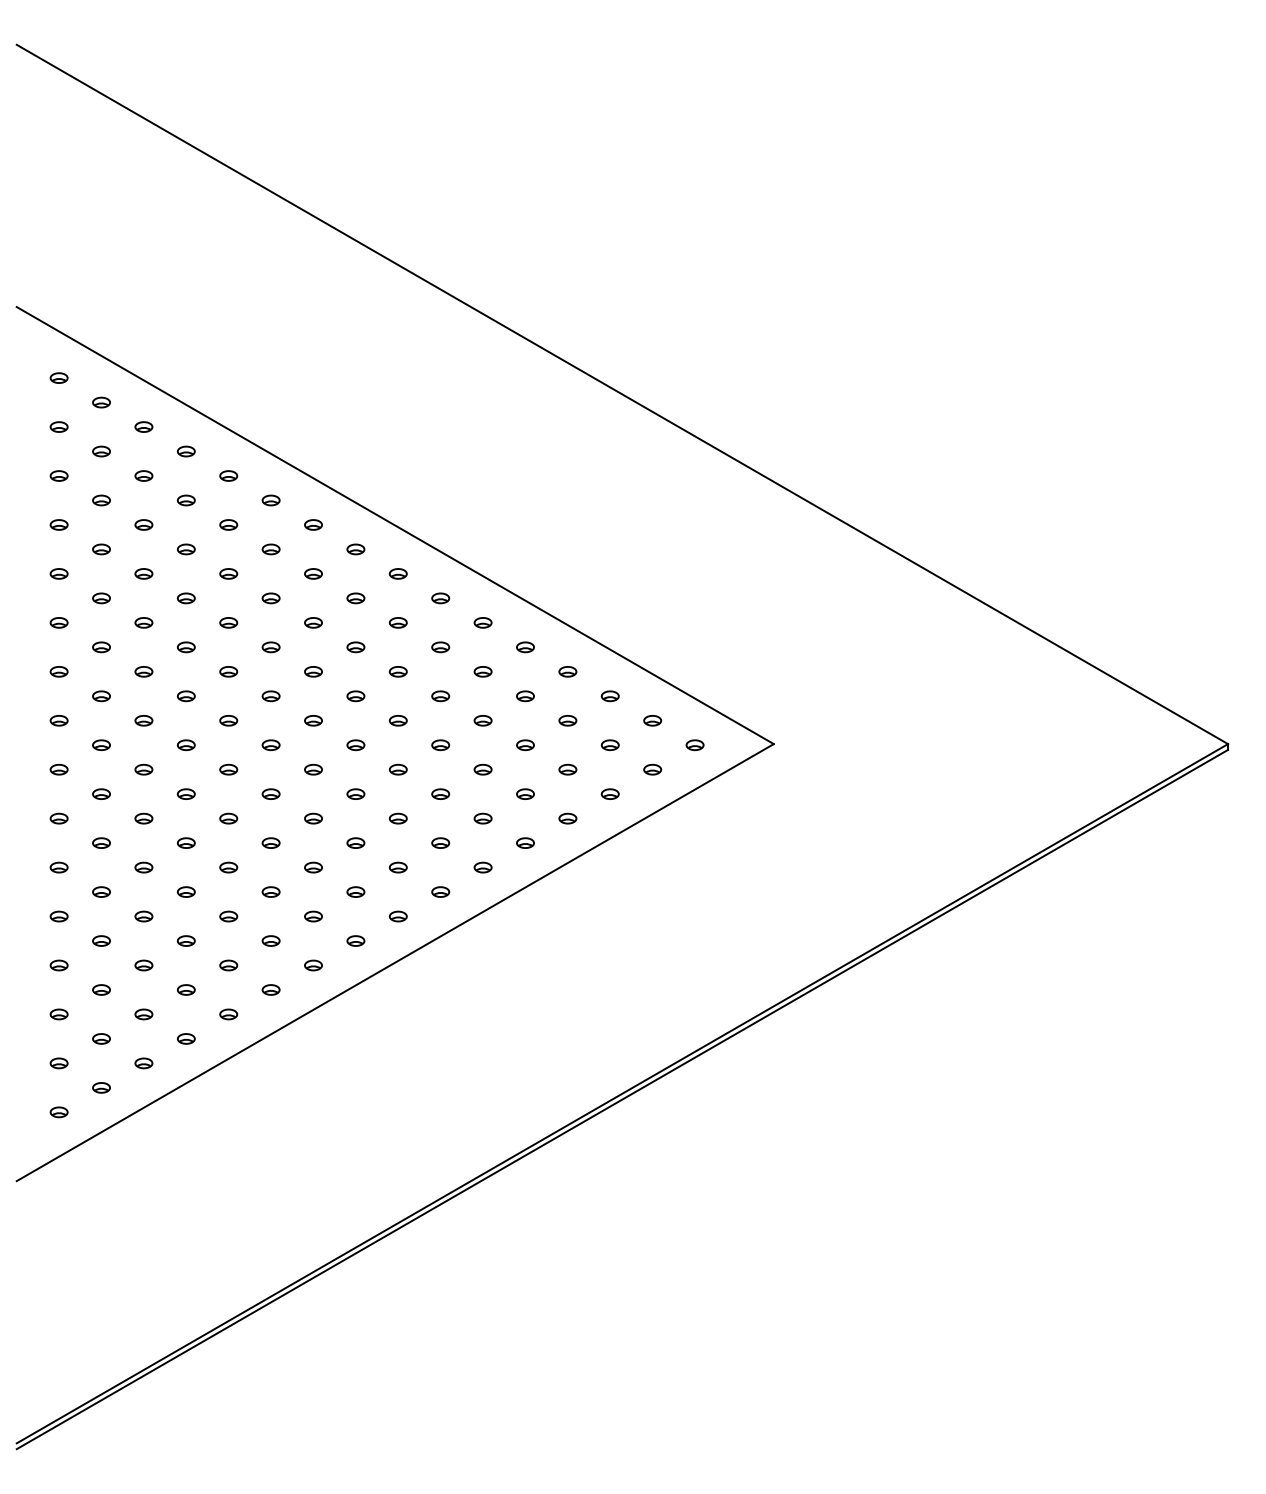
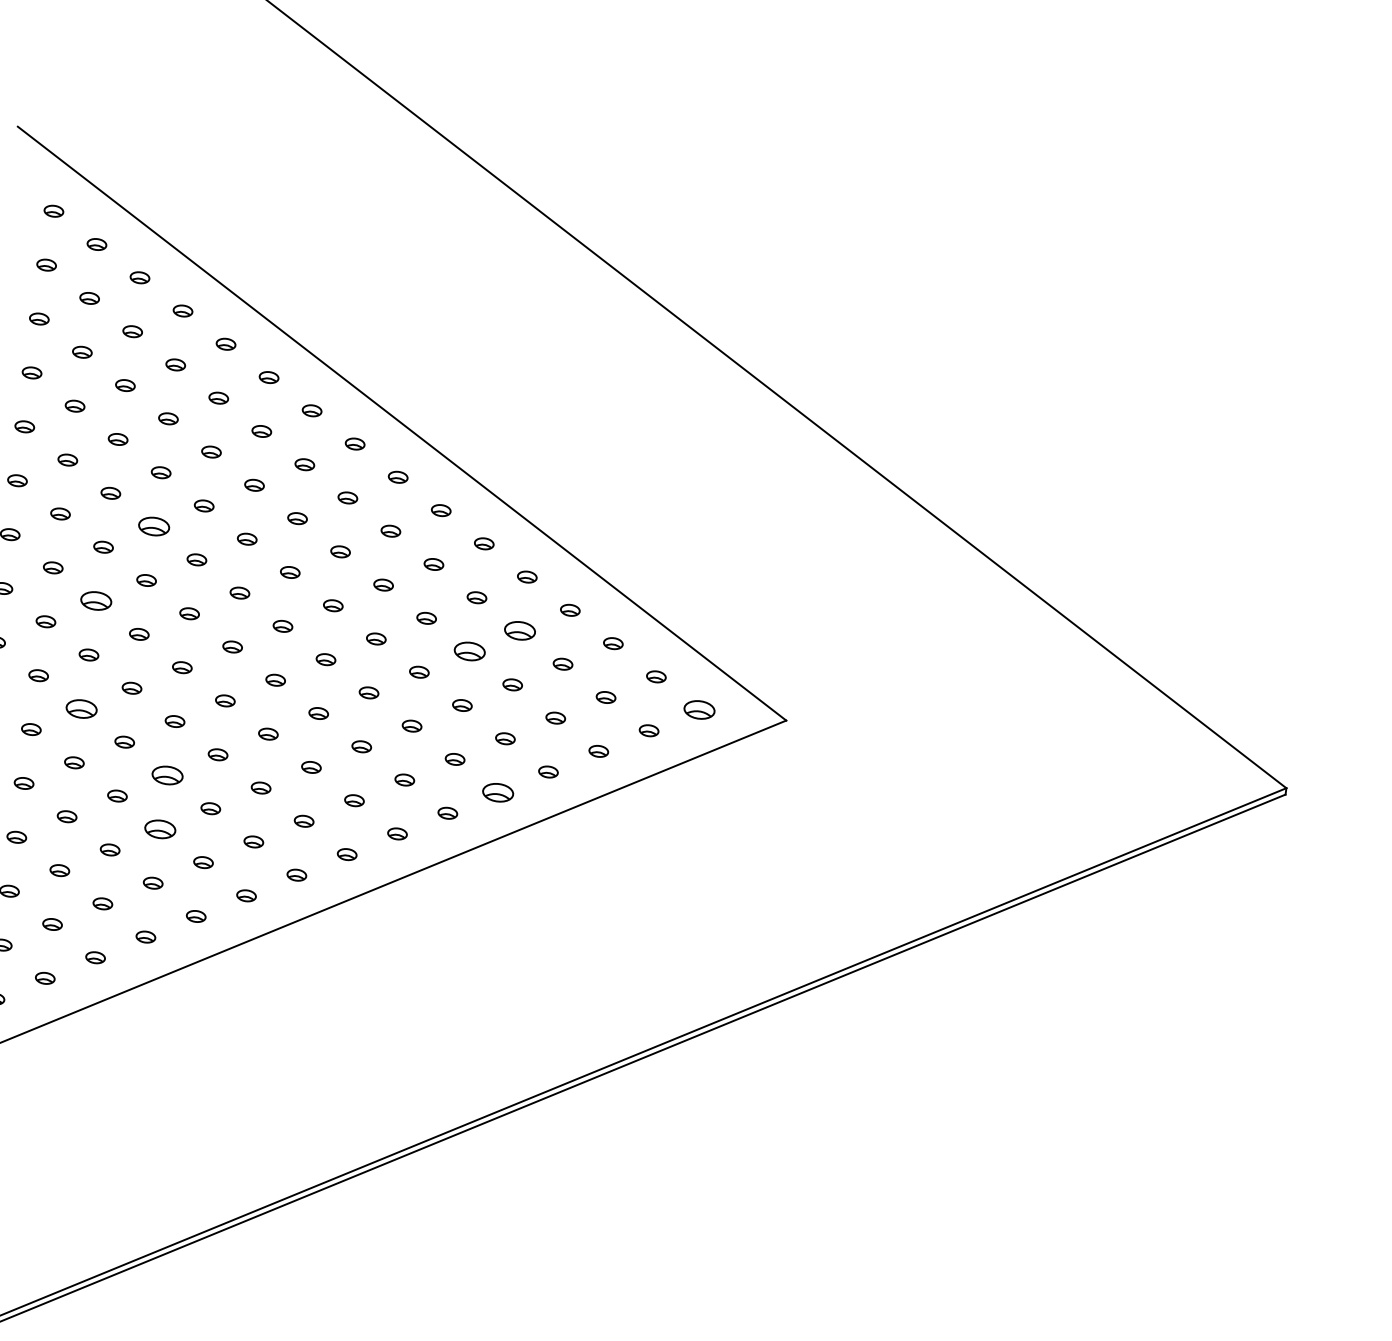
part: (185, 647) -> (152, 526), size x1.6
part: (525, 696) -> (519, 631), size x1.6
part: (143, 720) -> (95, 600), size x1.6
part: (482, 720) -> (469, 651), size x1.6
part: (694, 745) -> (698, 710), size x1.6
part: (143, 818) -> (81, 708), size x1.6
part: (525, 842) -> (498, 791), size x1.6
part: (228, 867) -> (167, 775), size x1.6
part: (228, 916) -> (160, 829), size x1.6

